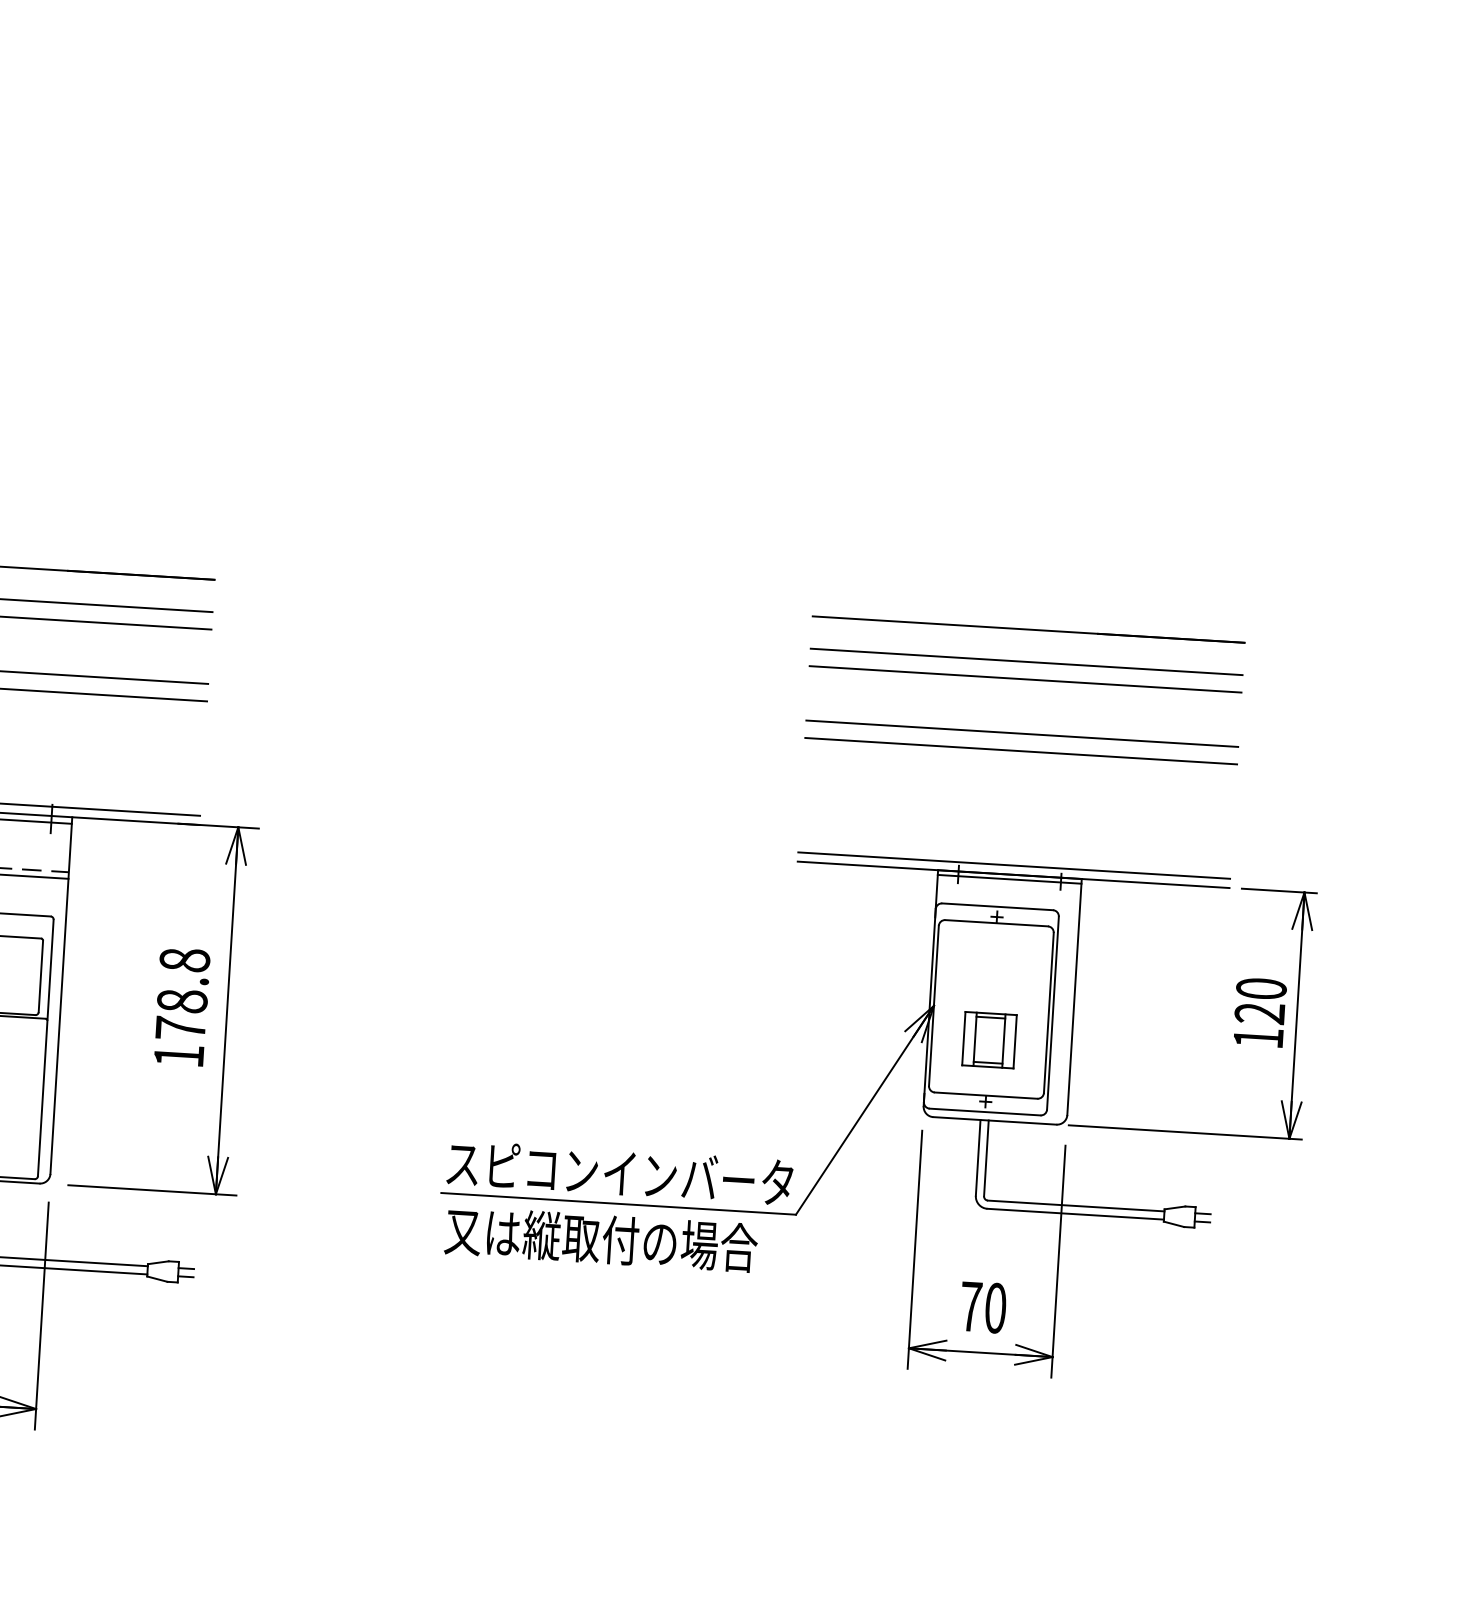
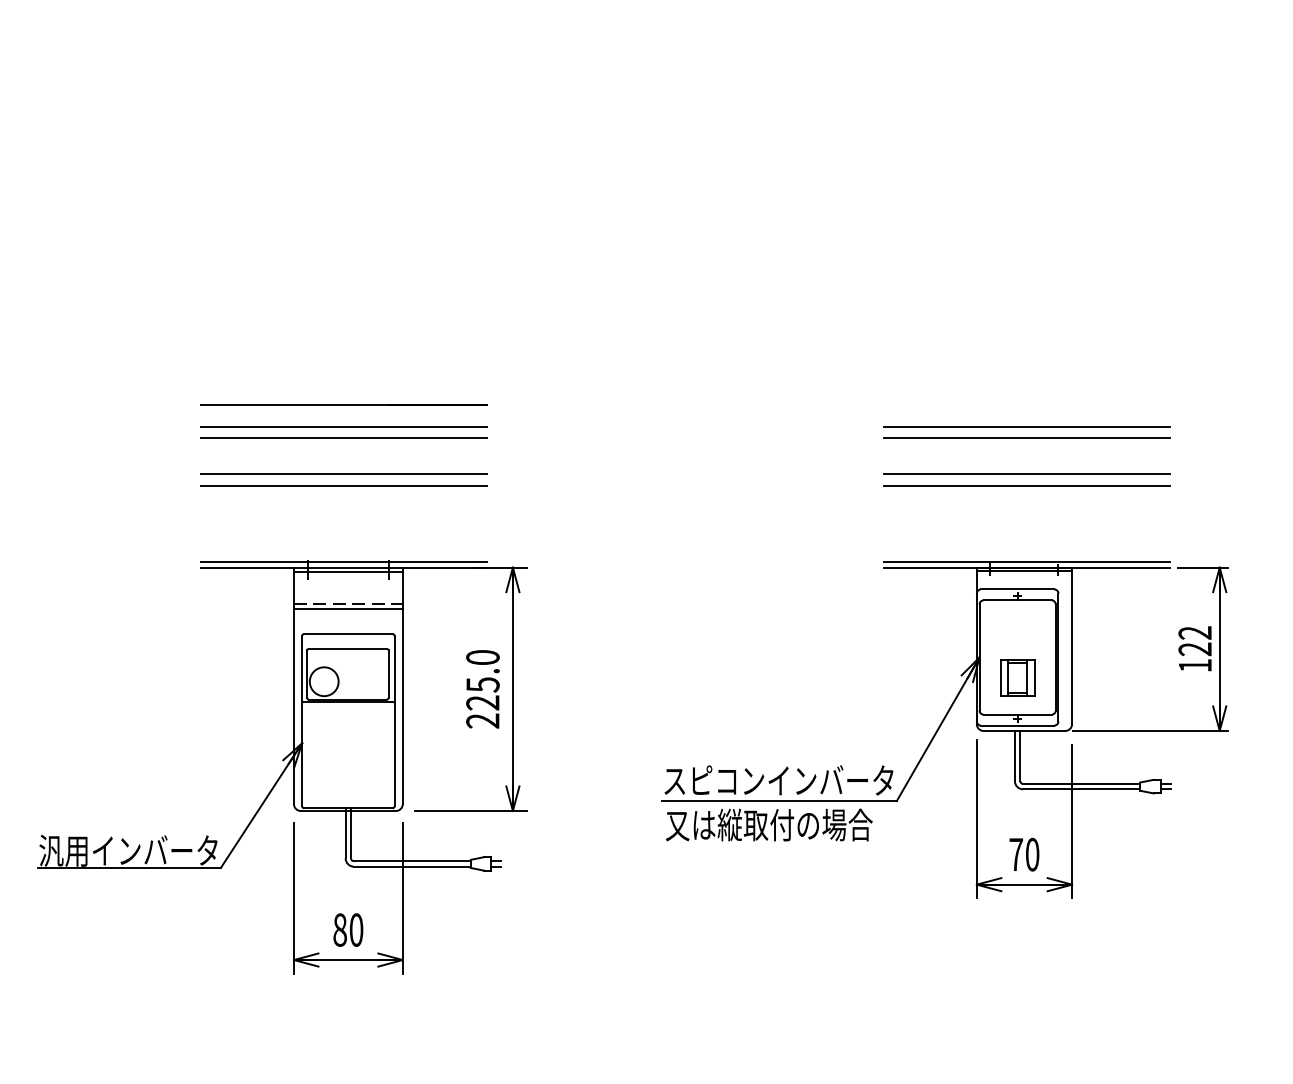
line: (1028, 628) -> (1026, 404), removed
text: (1261, 988) -> (1195, 632), 120 -> 122
text: (181, 1008) -> (482, 689), 178.8 -> 225.0

